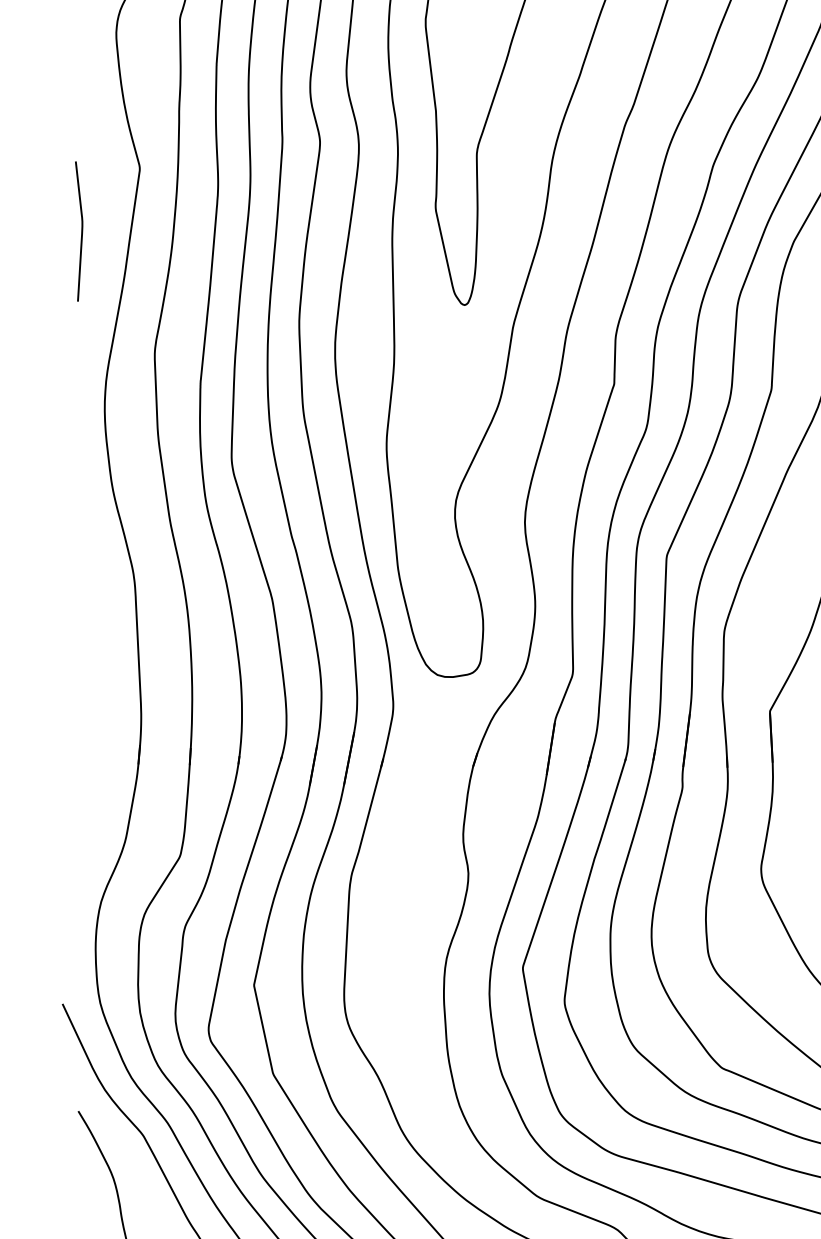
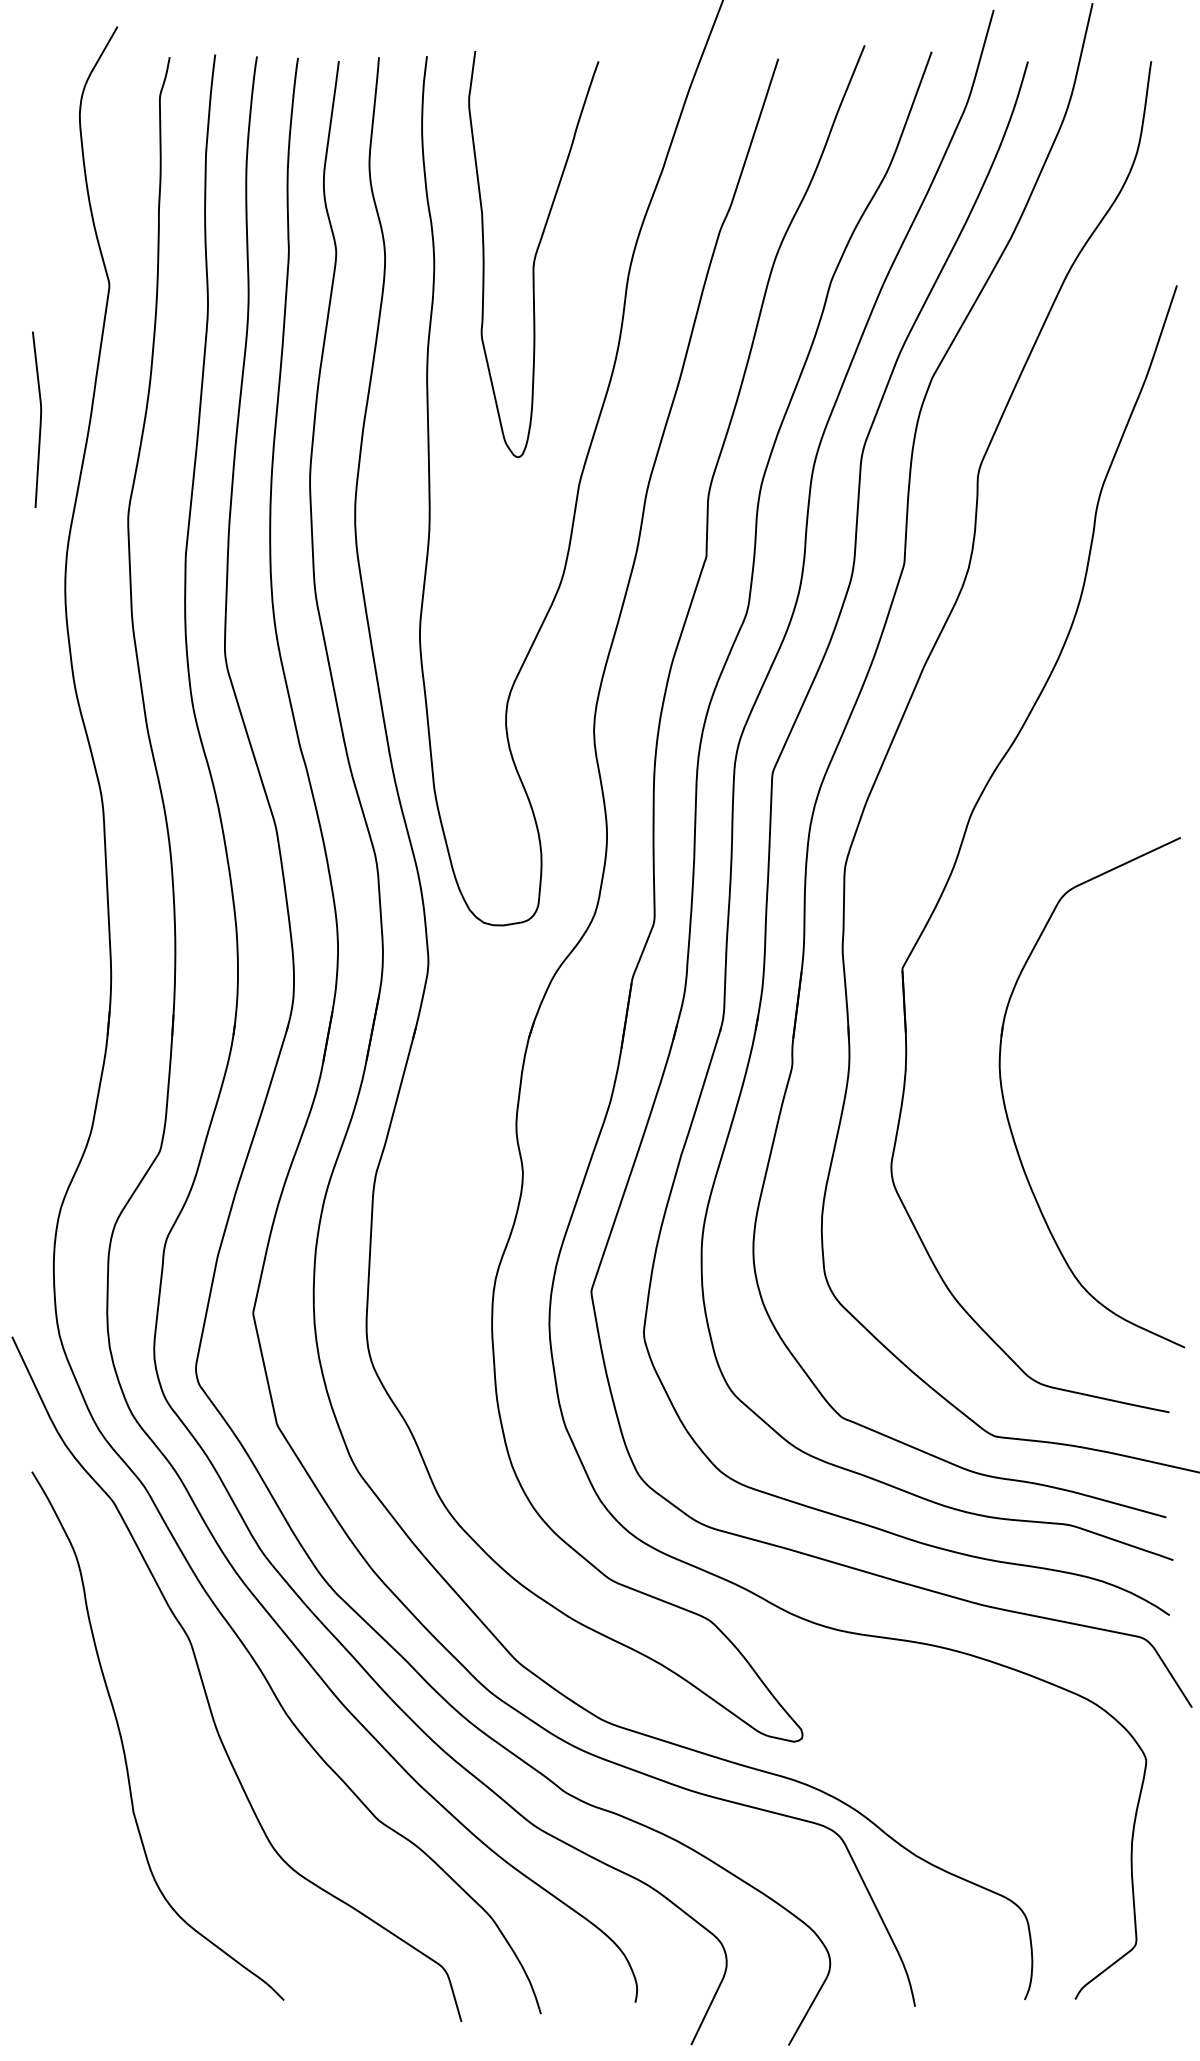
curve: (81, 232) -> (39, 420), moved

